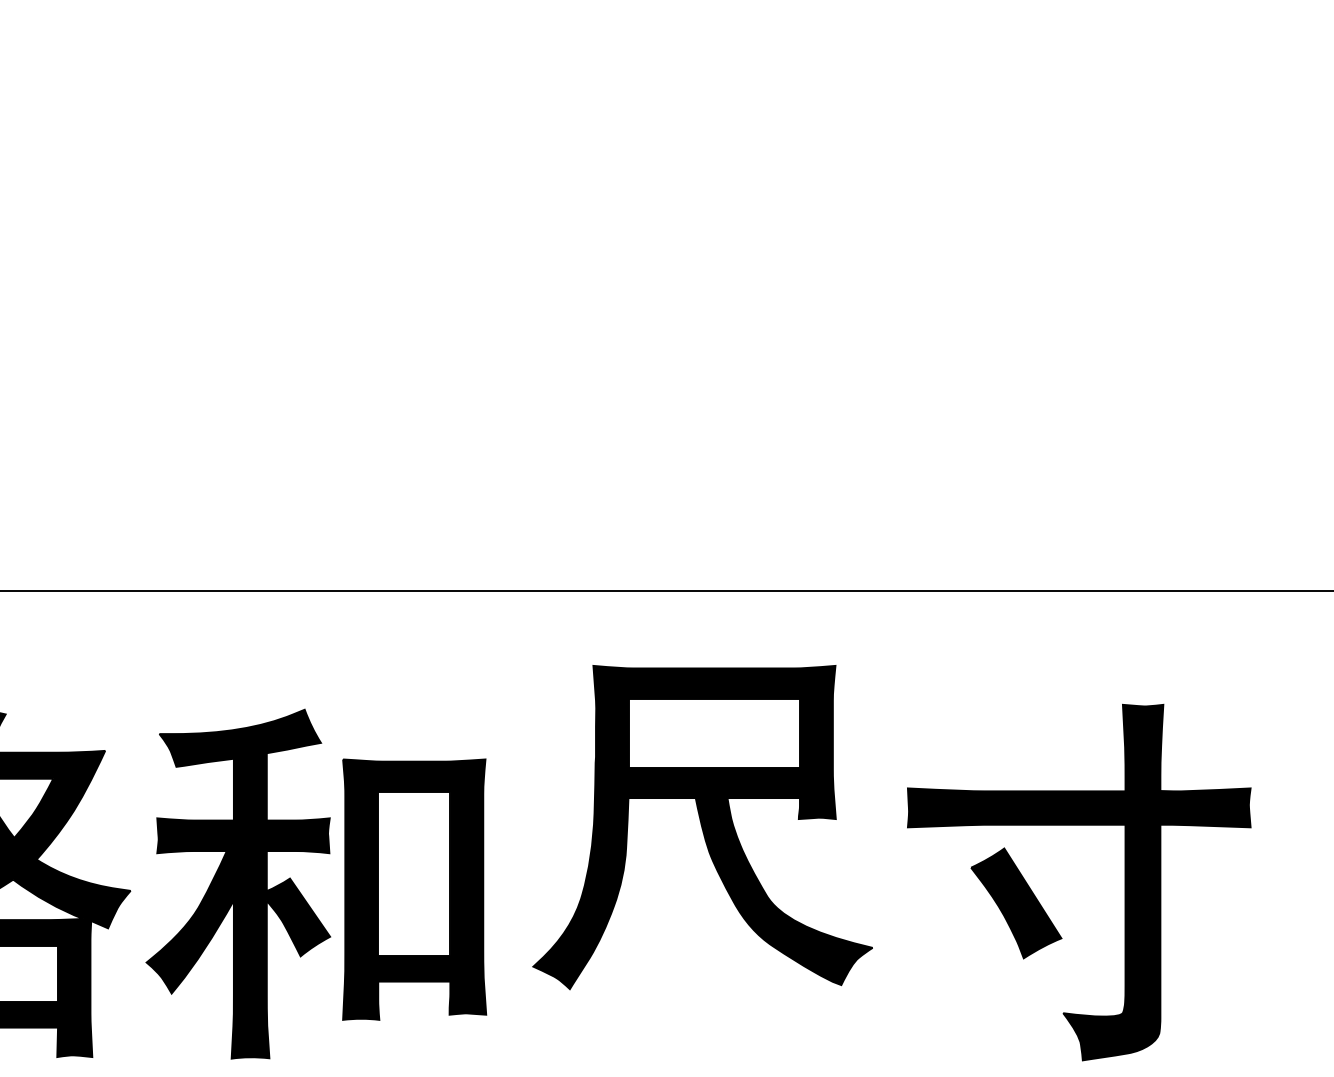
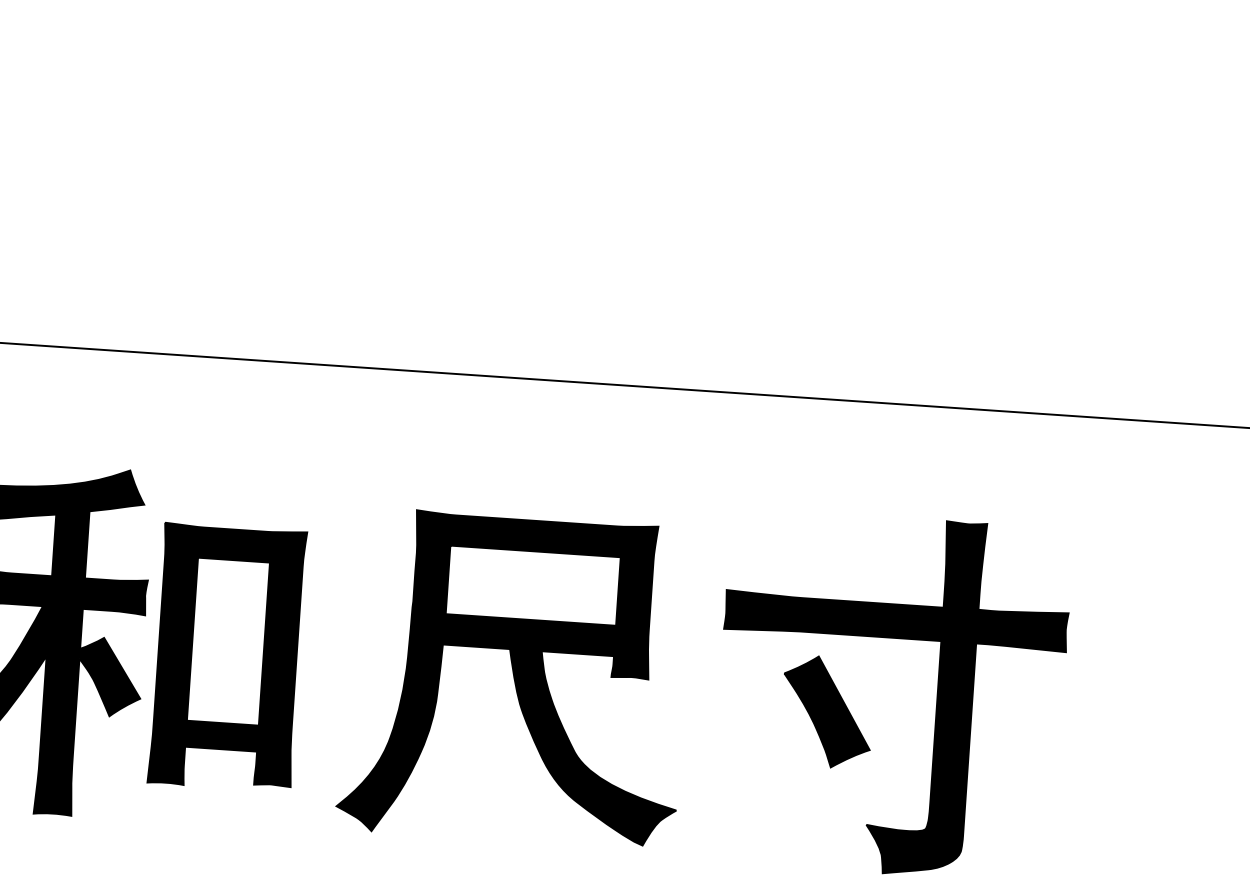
part: (702, 827) -> (514, 678), moved

